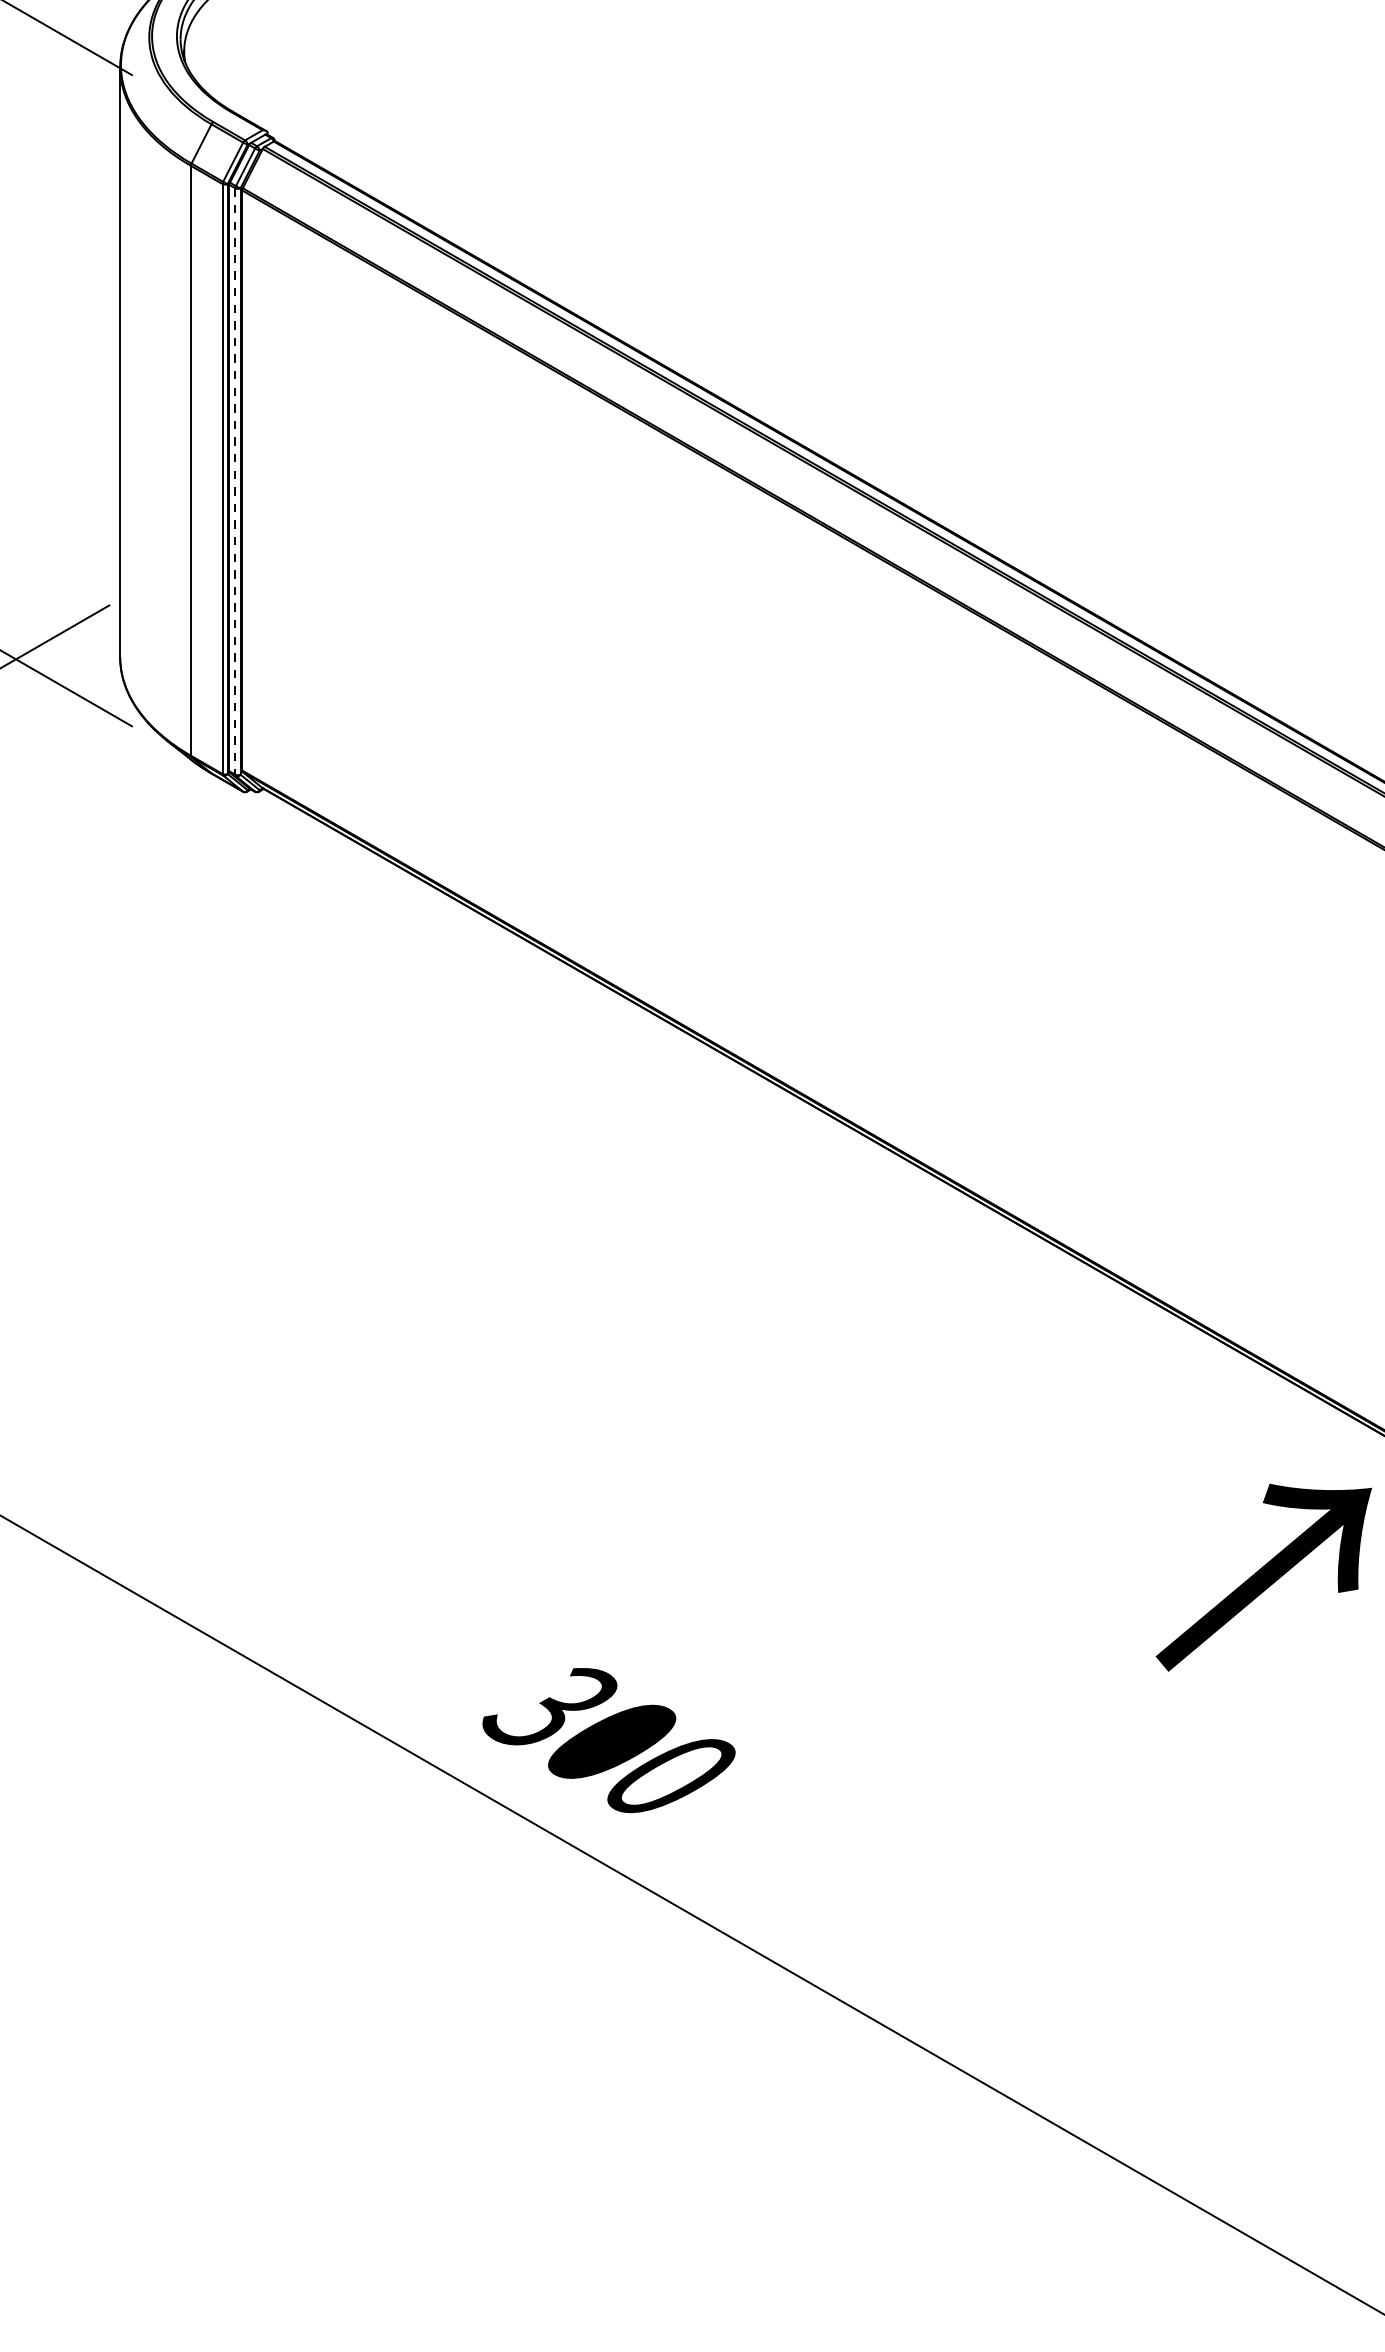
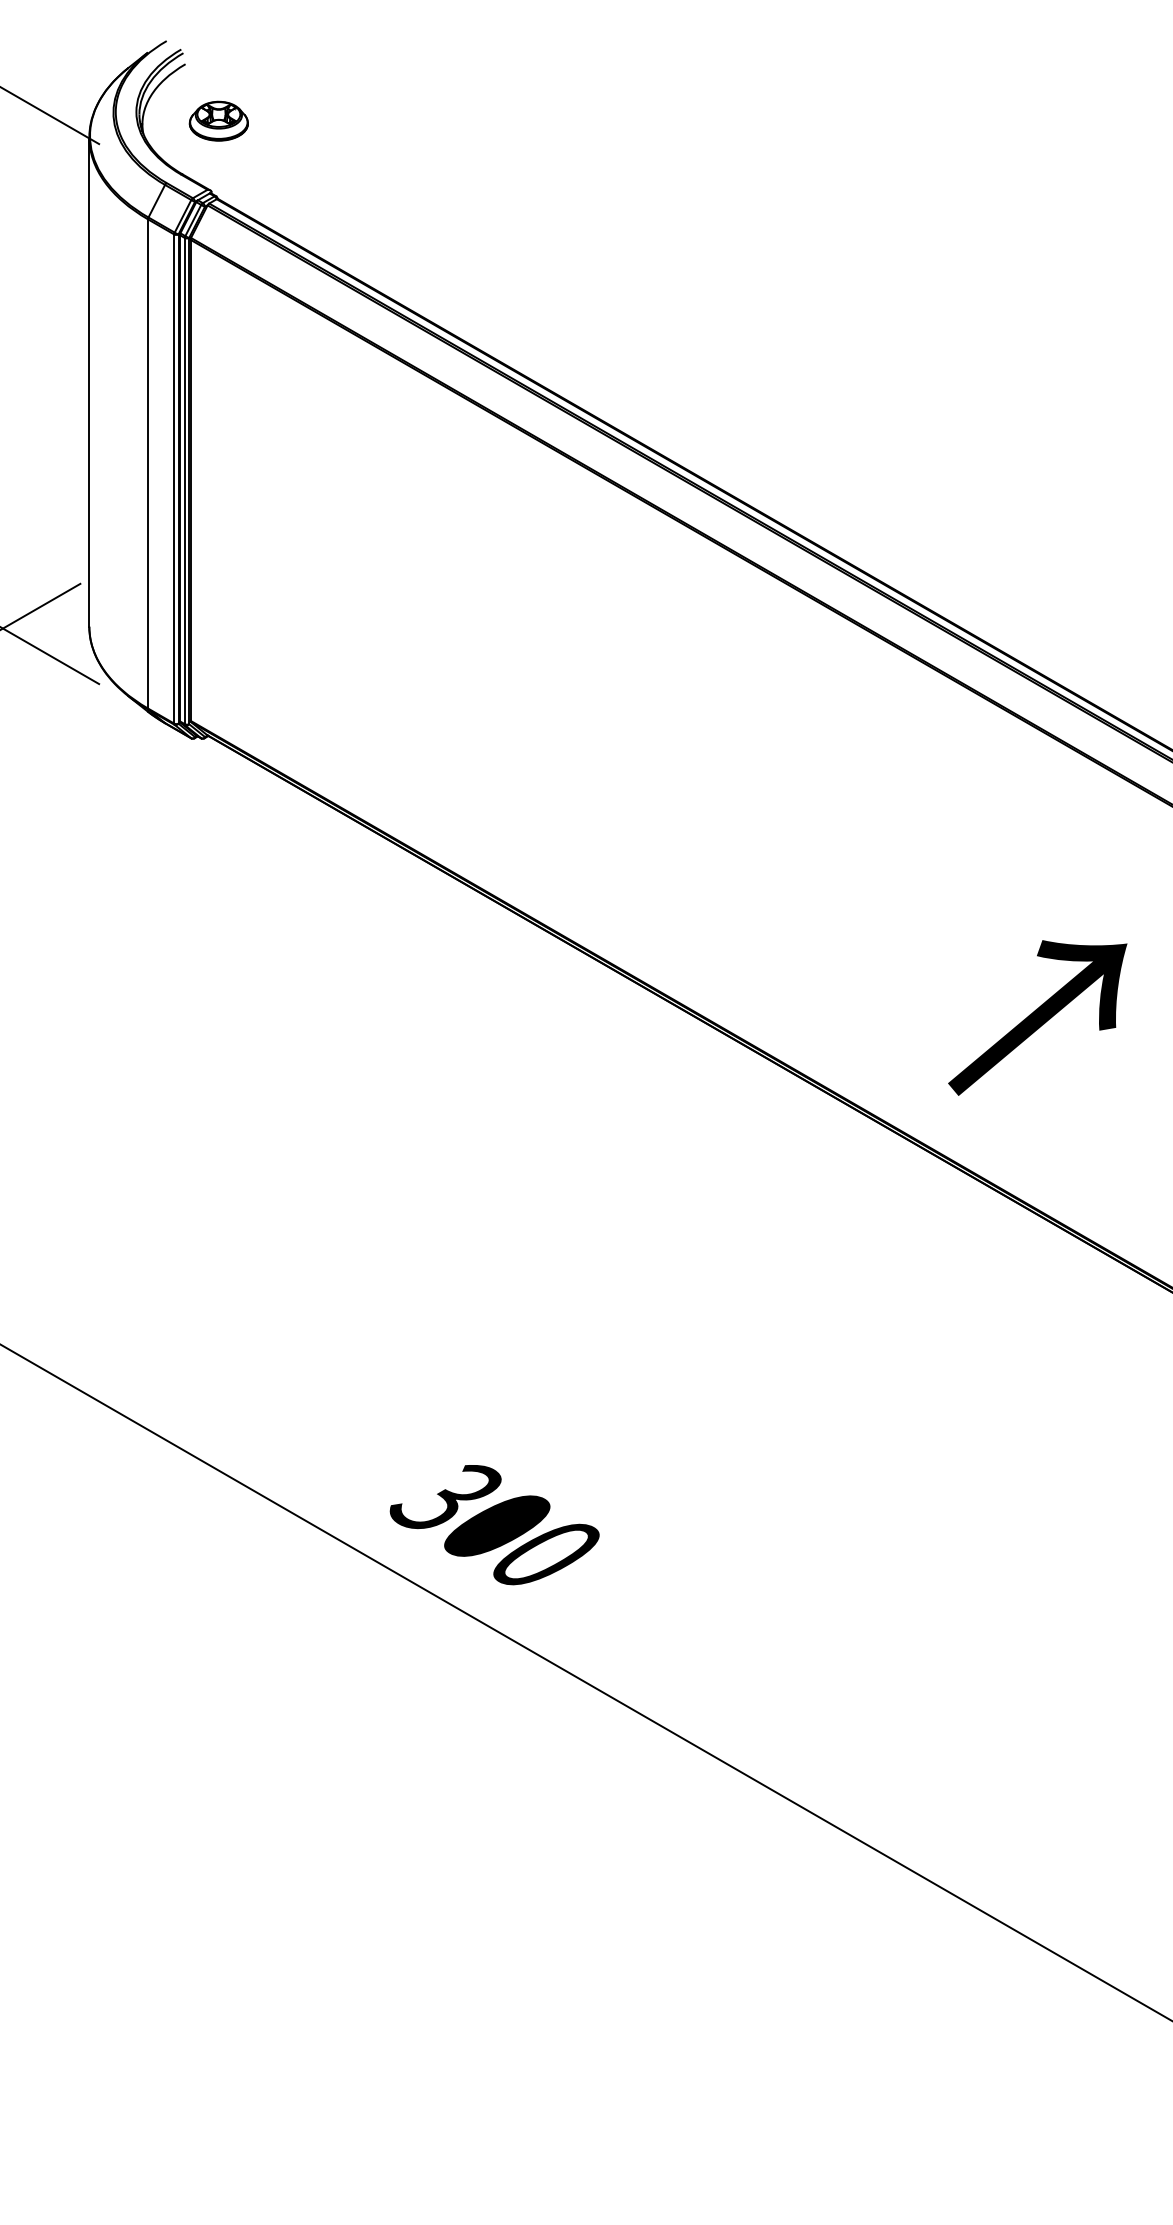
part: (275, 46) -> (218, 120), added
line: (234, 481) -> (184, 481), dashed -> solid
text: (1263, 1577) -> (1037, 1017), moved

